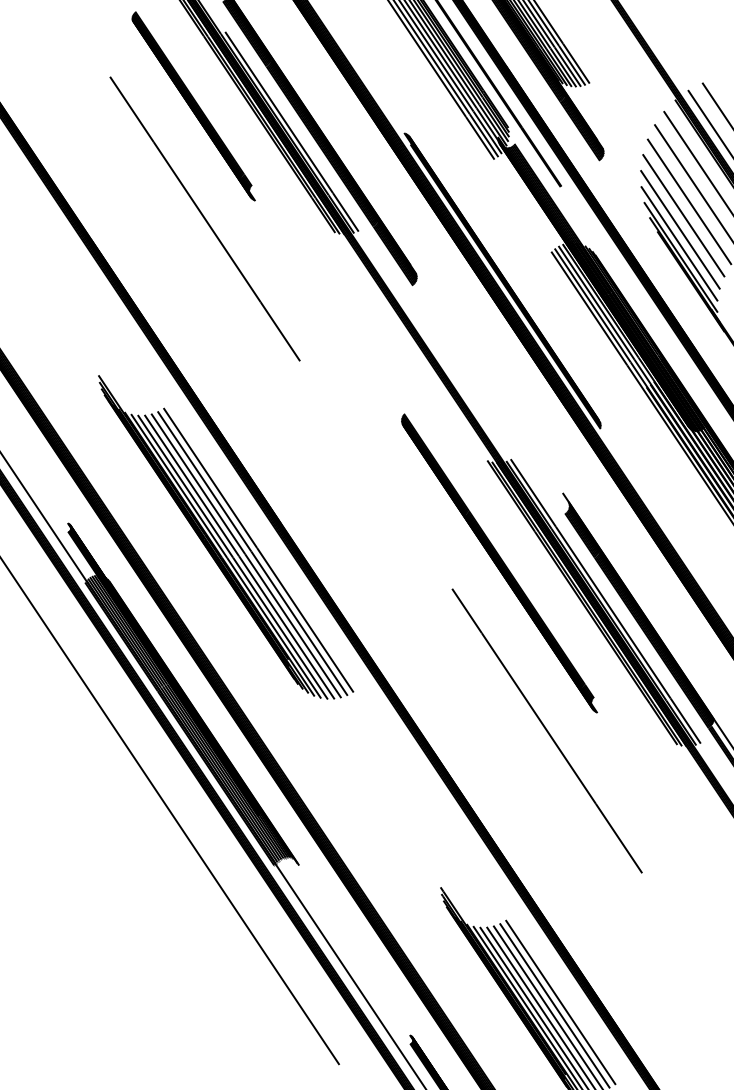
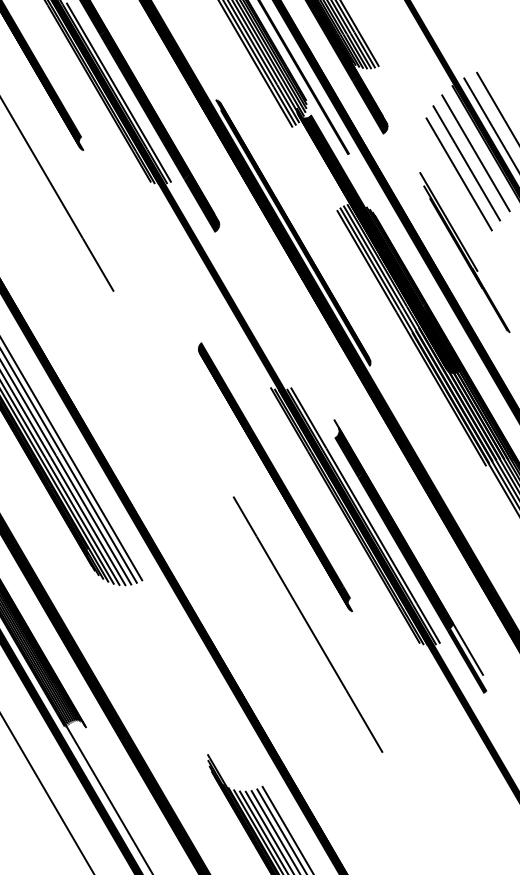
line: (683, 215) -> (453, 185), removed
line: (680, 229) -> (449, 197), removed
line: (679, 243) -> (448, 209), removed

